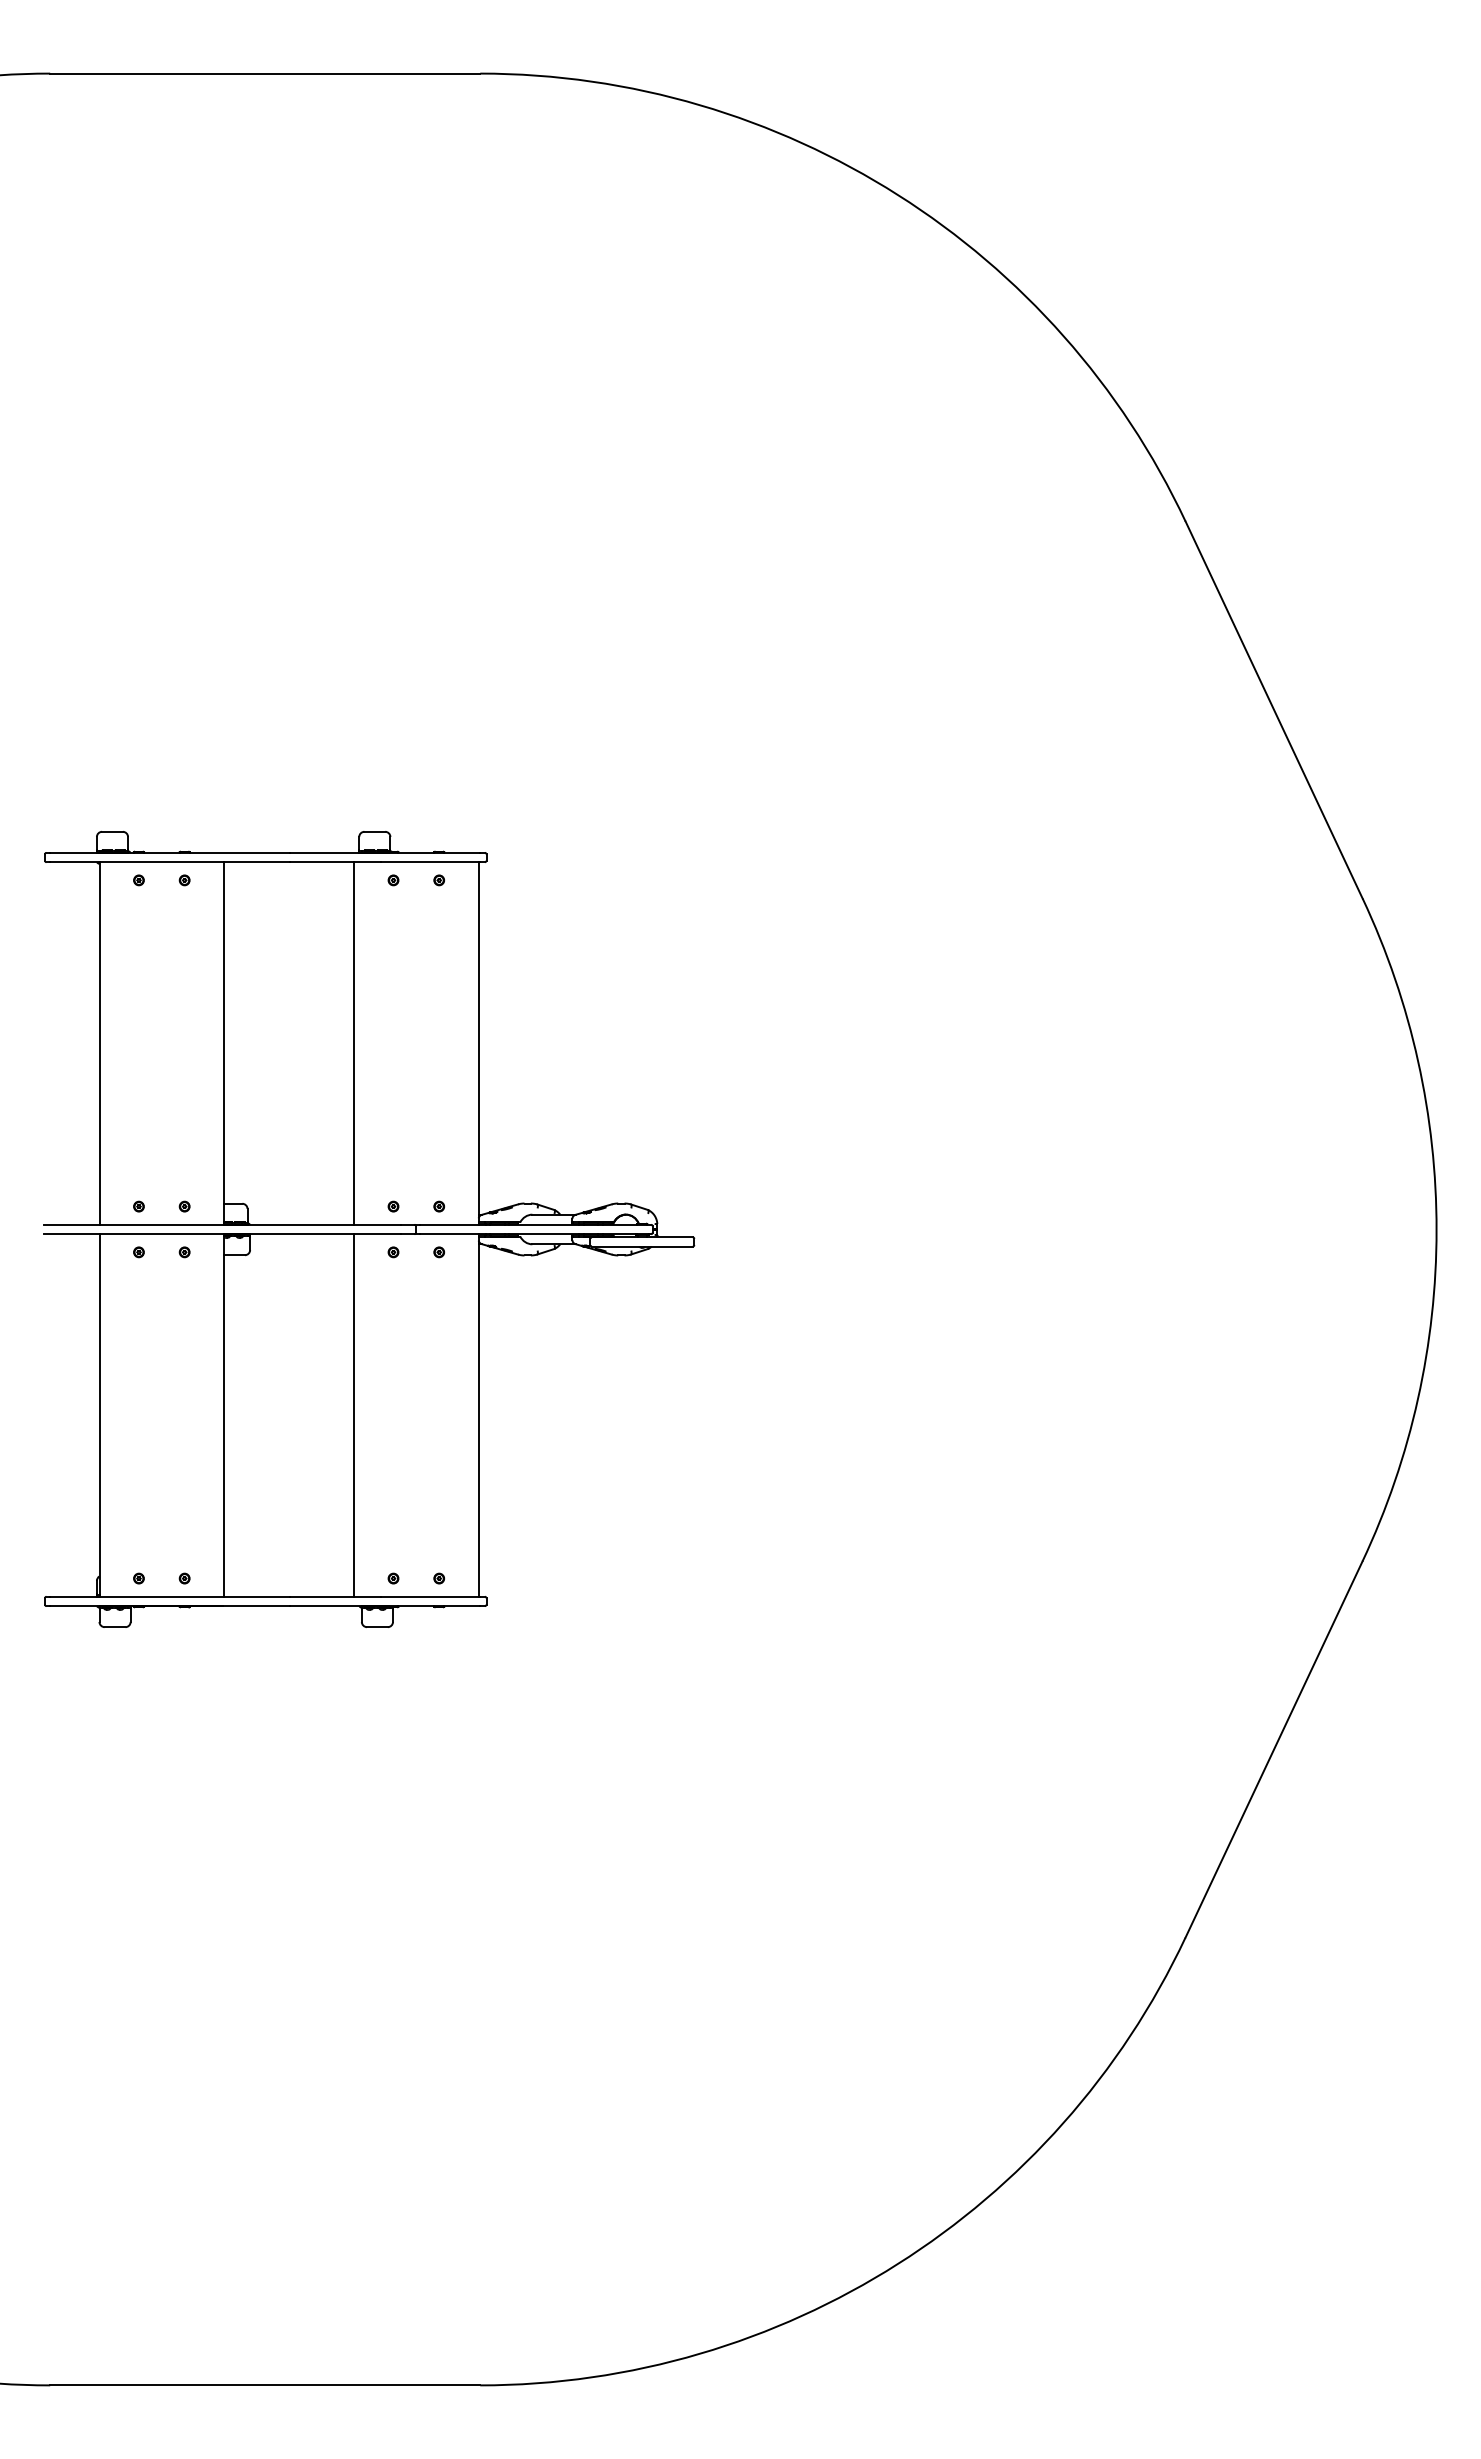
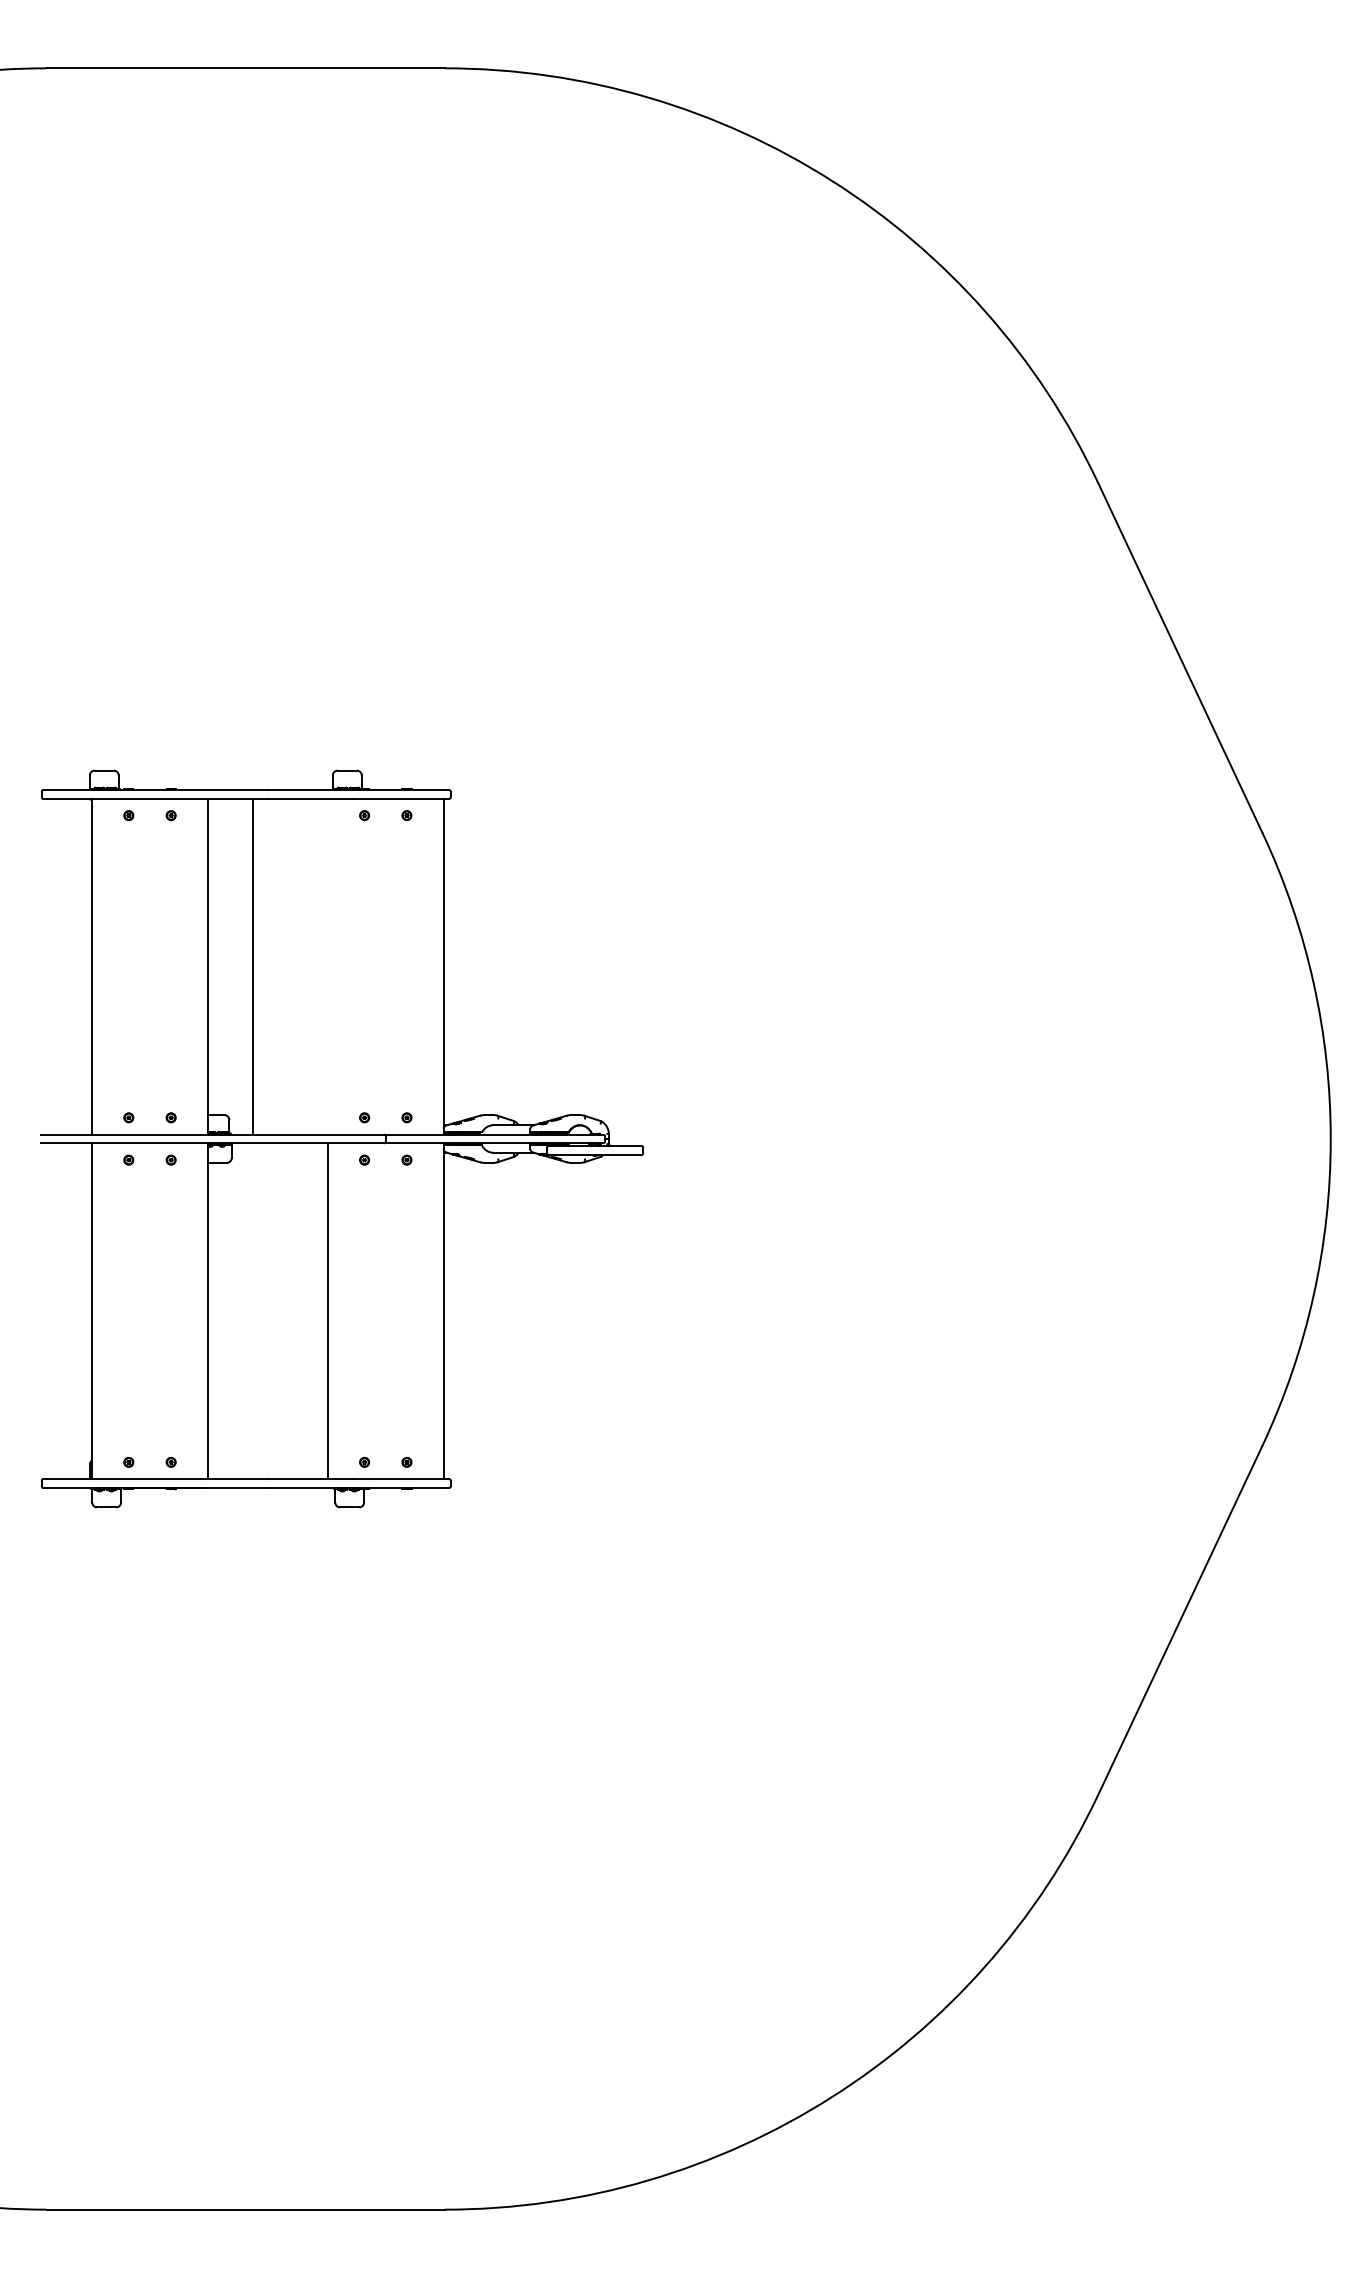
line: (354, 1043) -> (253, 966), moved

